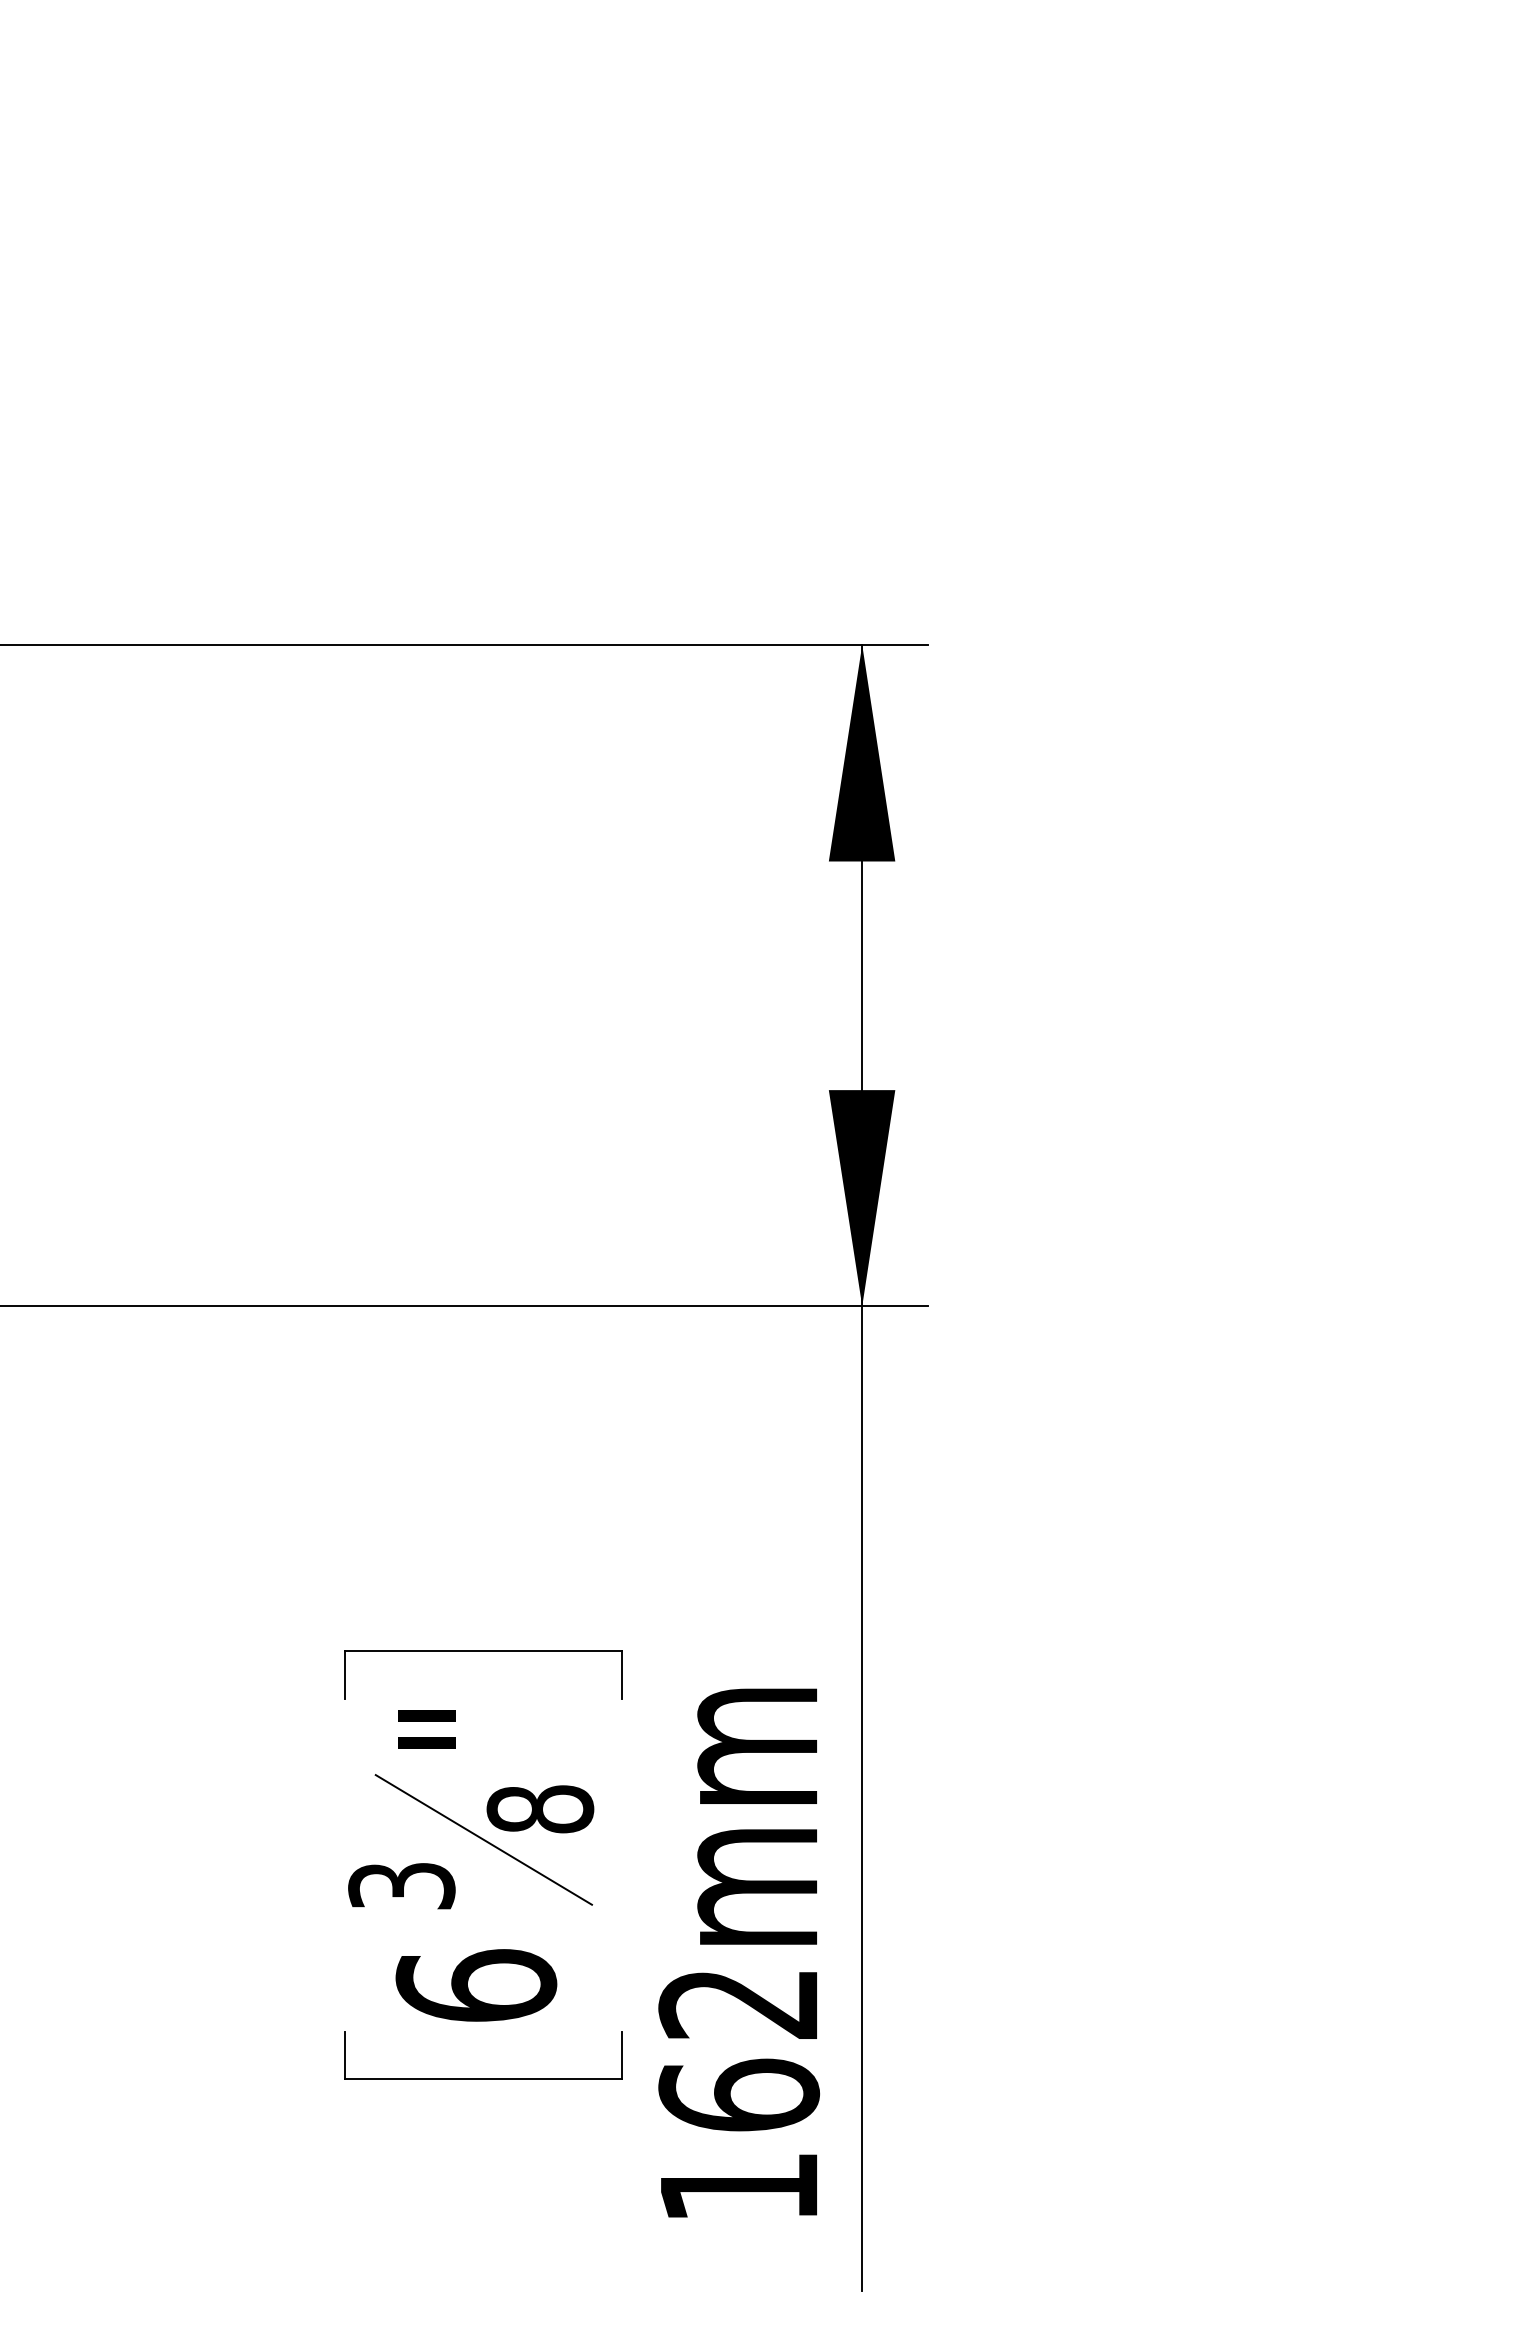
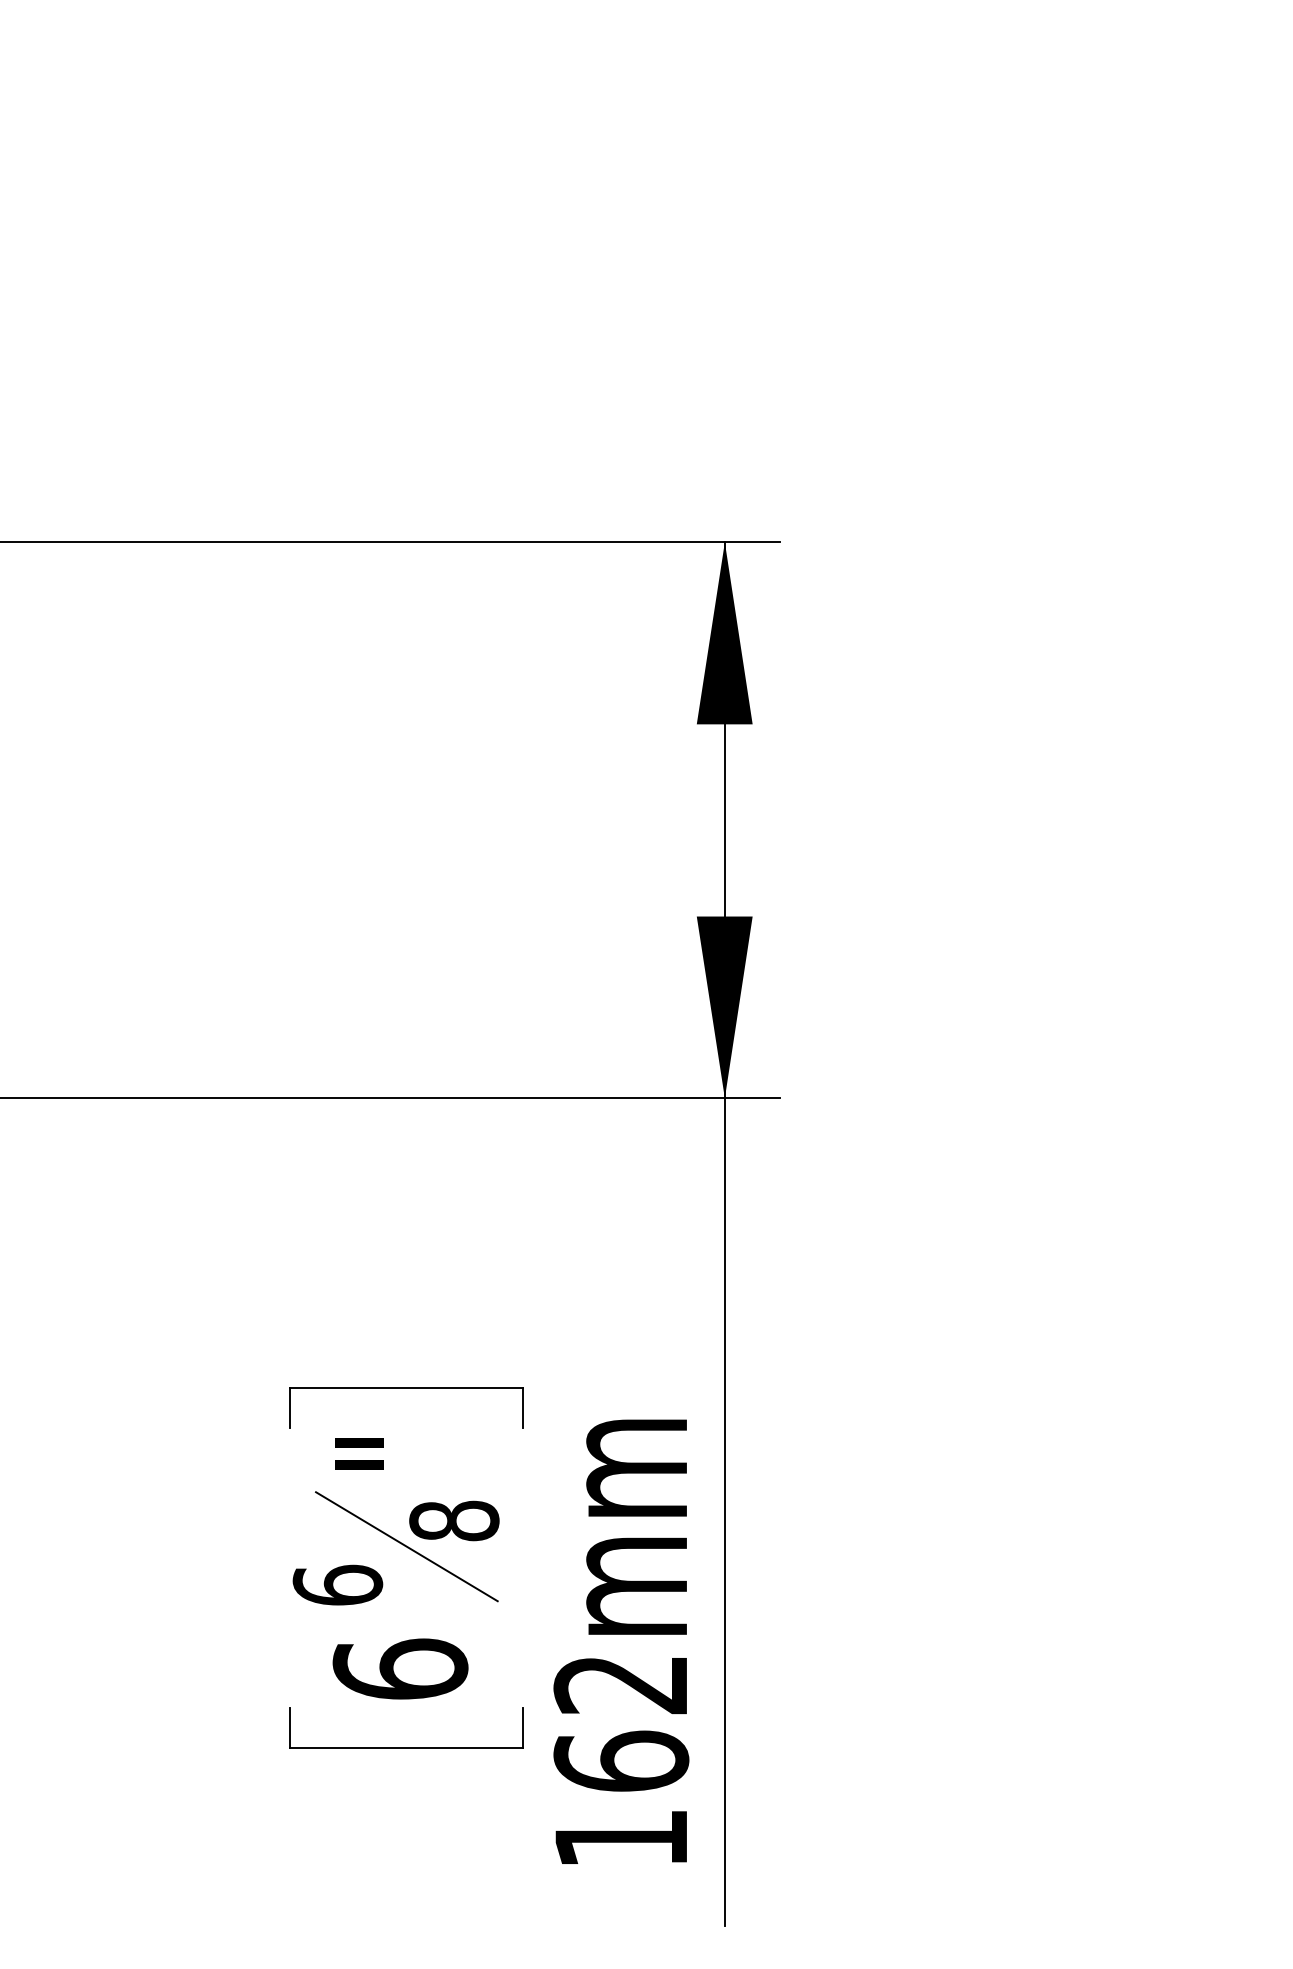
text: (401, 1885) -> (337, 1585), 3 -> 6

